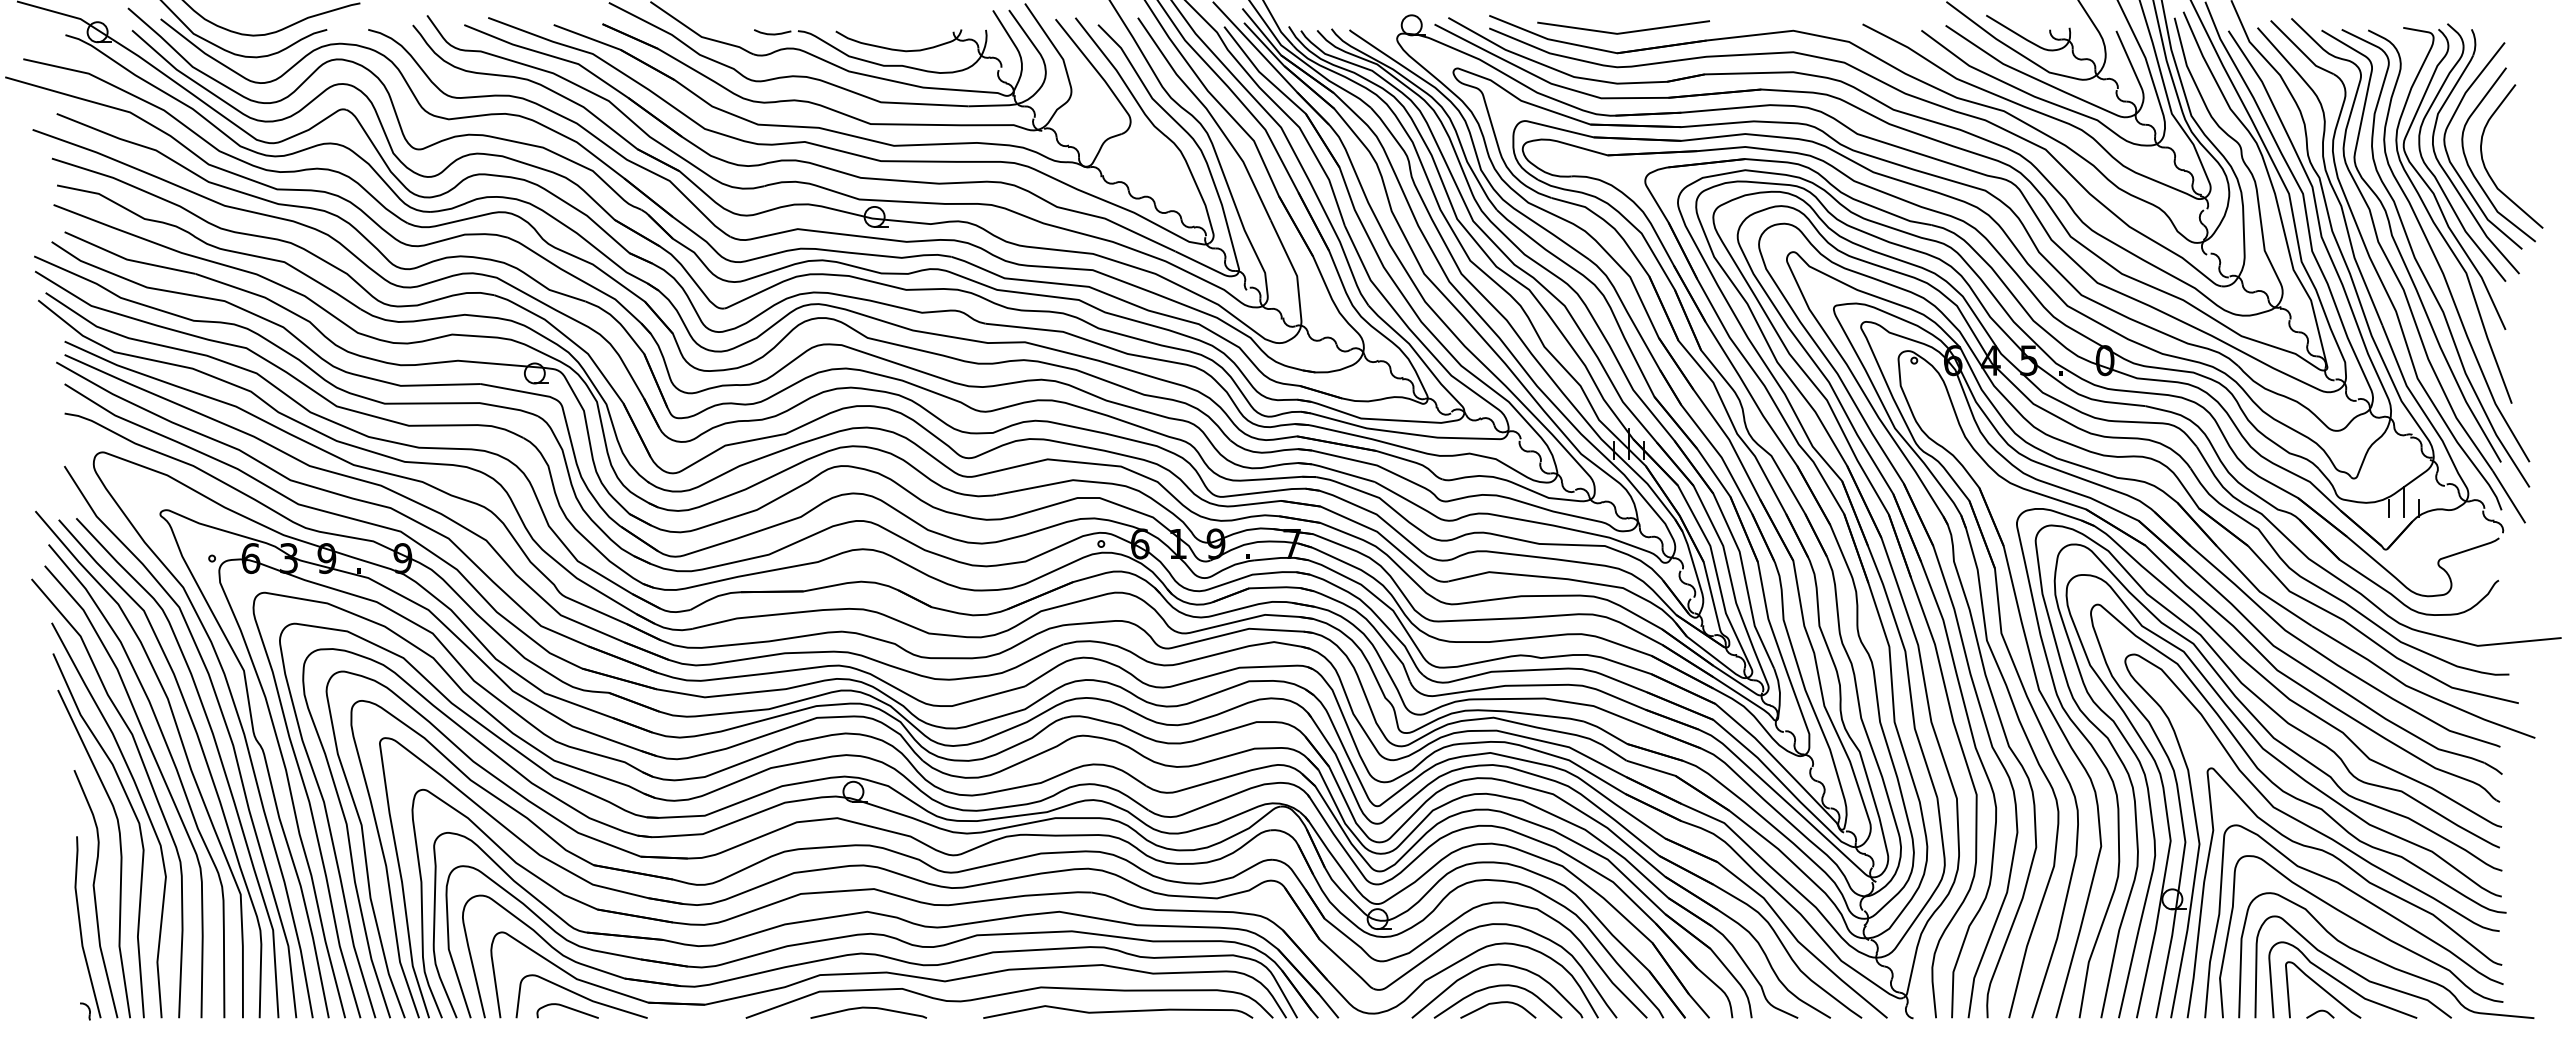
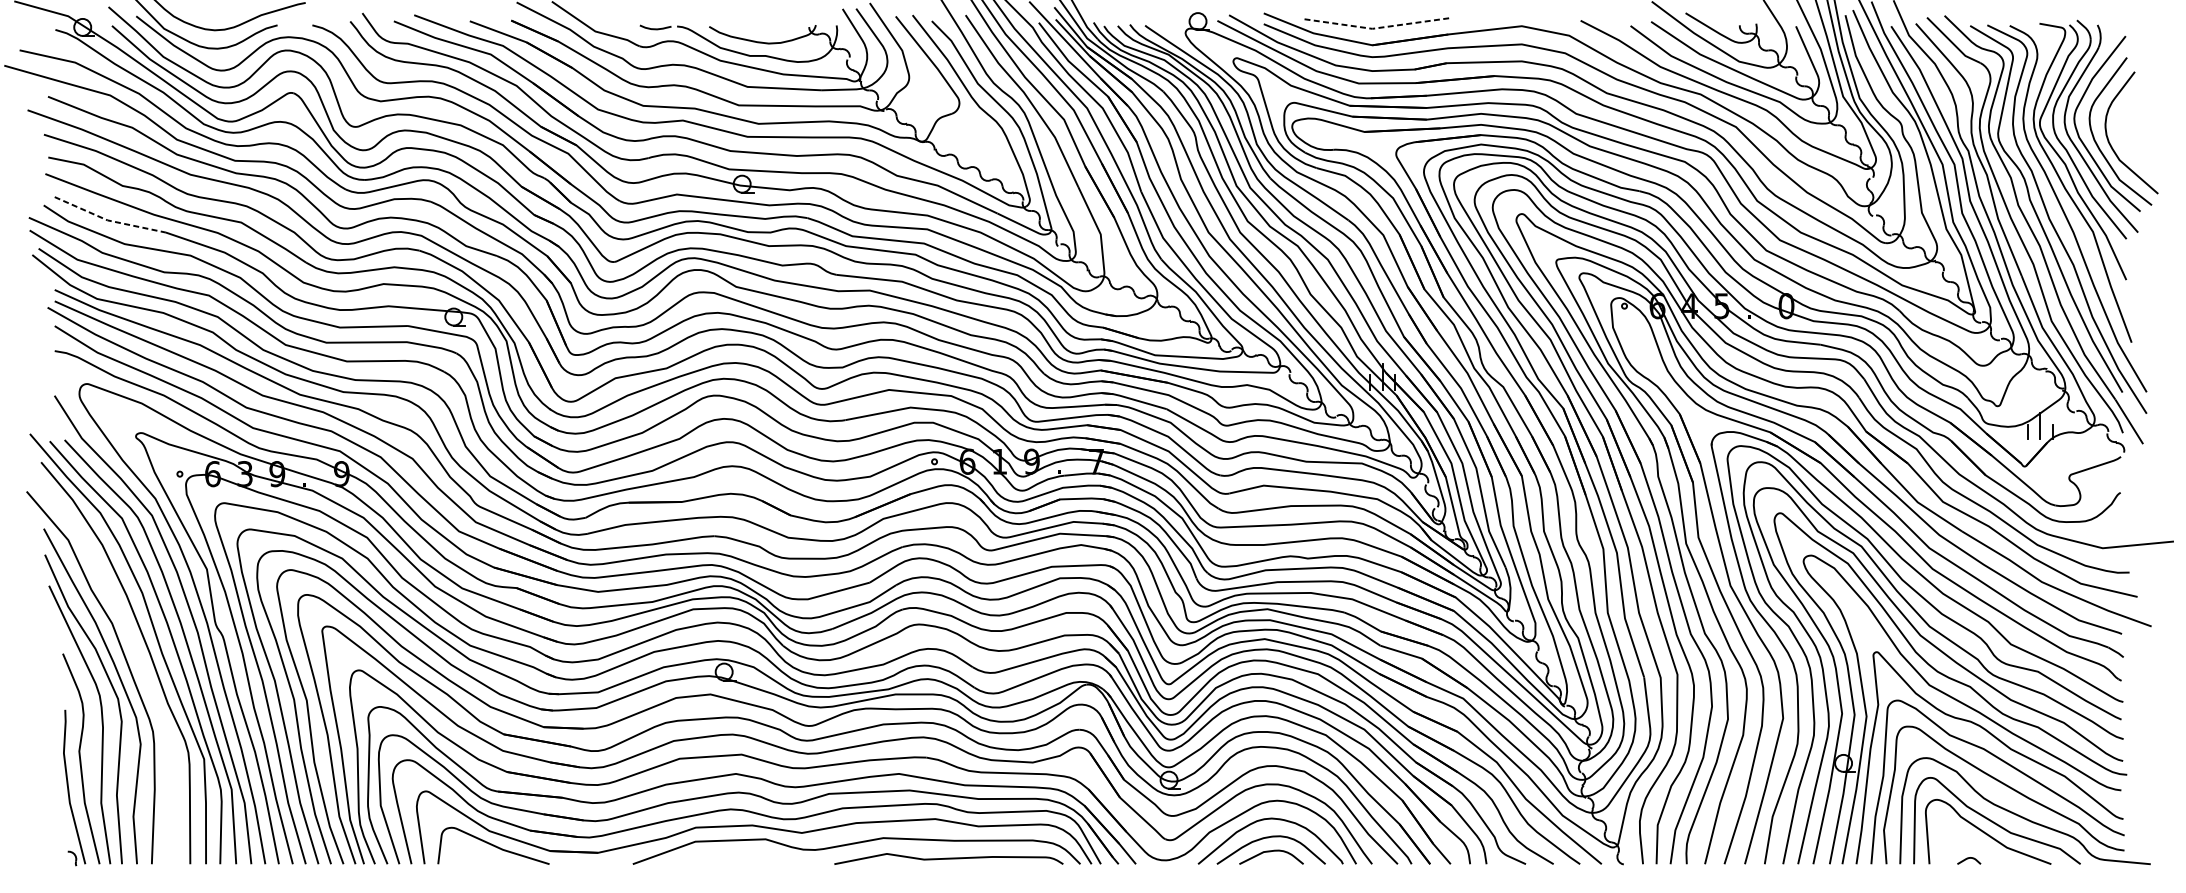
line: (1623, 33) -> (1377, 28), solid -> dashed
line: (127, 259) -> (108, 220), solid -> dashed
curve: (161, 776) -> (136, 659), removed
curve: (2323, 989) -> (1971, 839), removed
curve: (567, 1008) -> (481, 855), removed
curve: (868, 1008) -> (736, 855), removed

